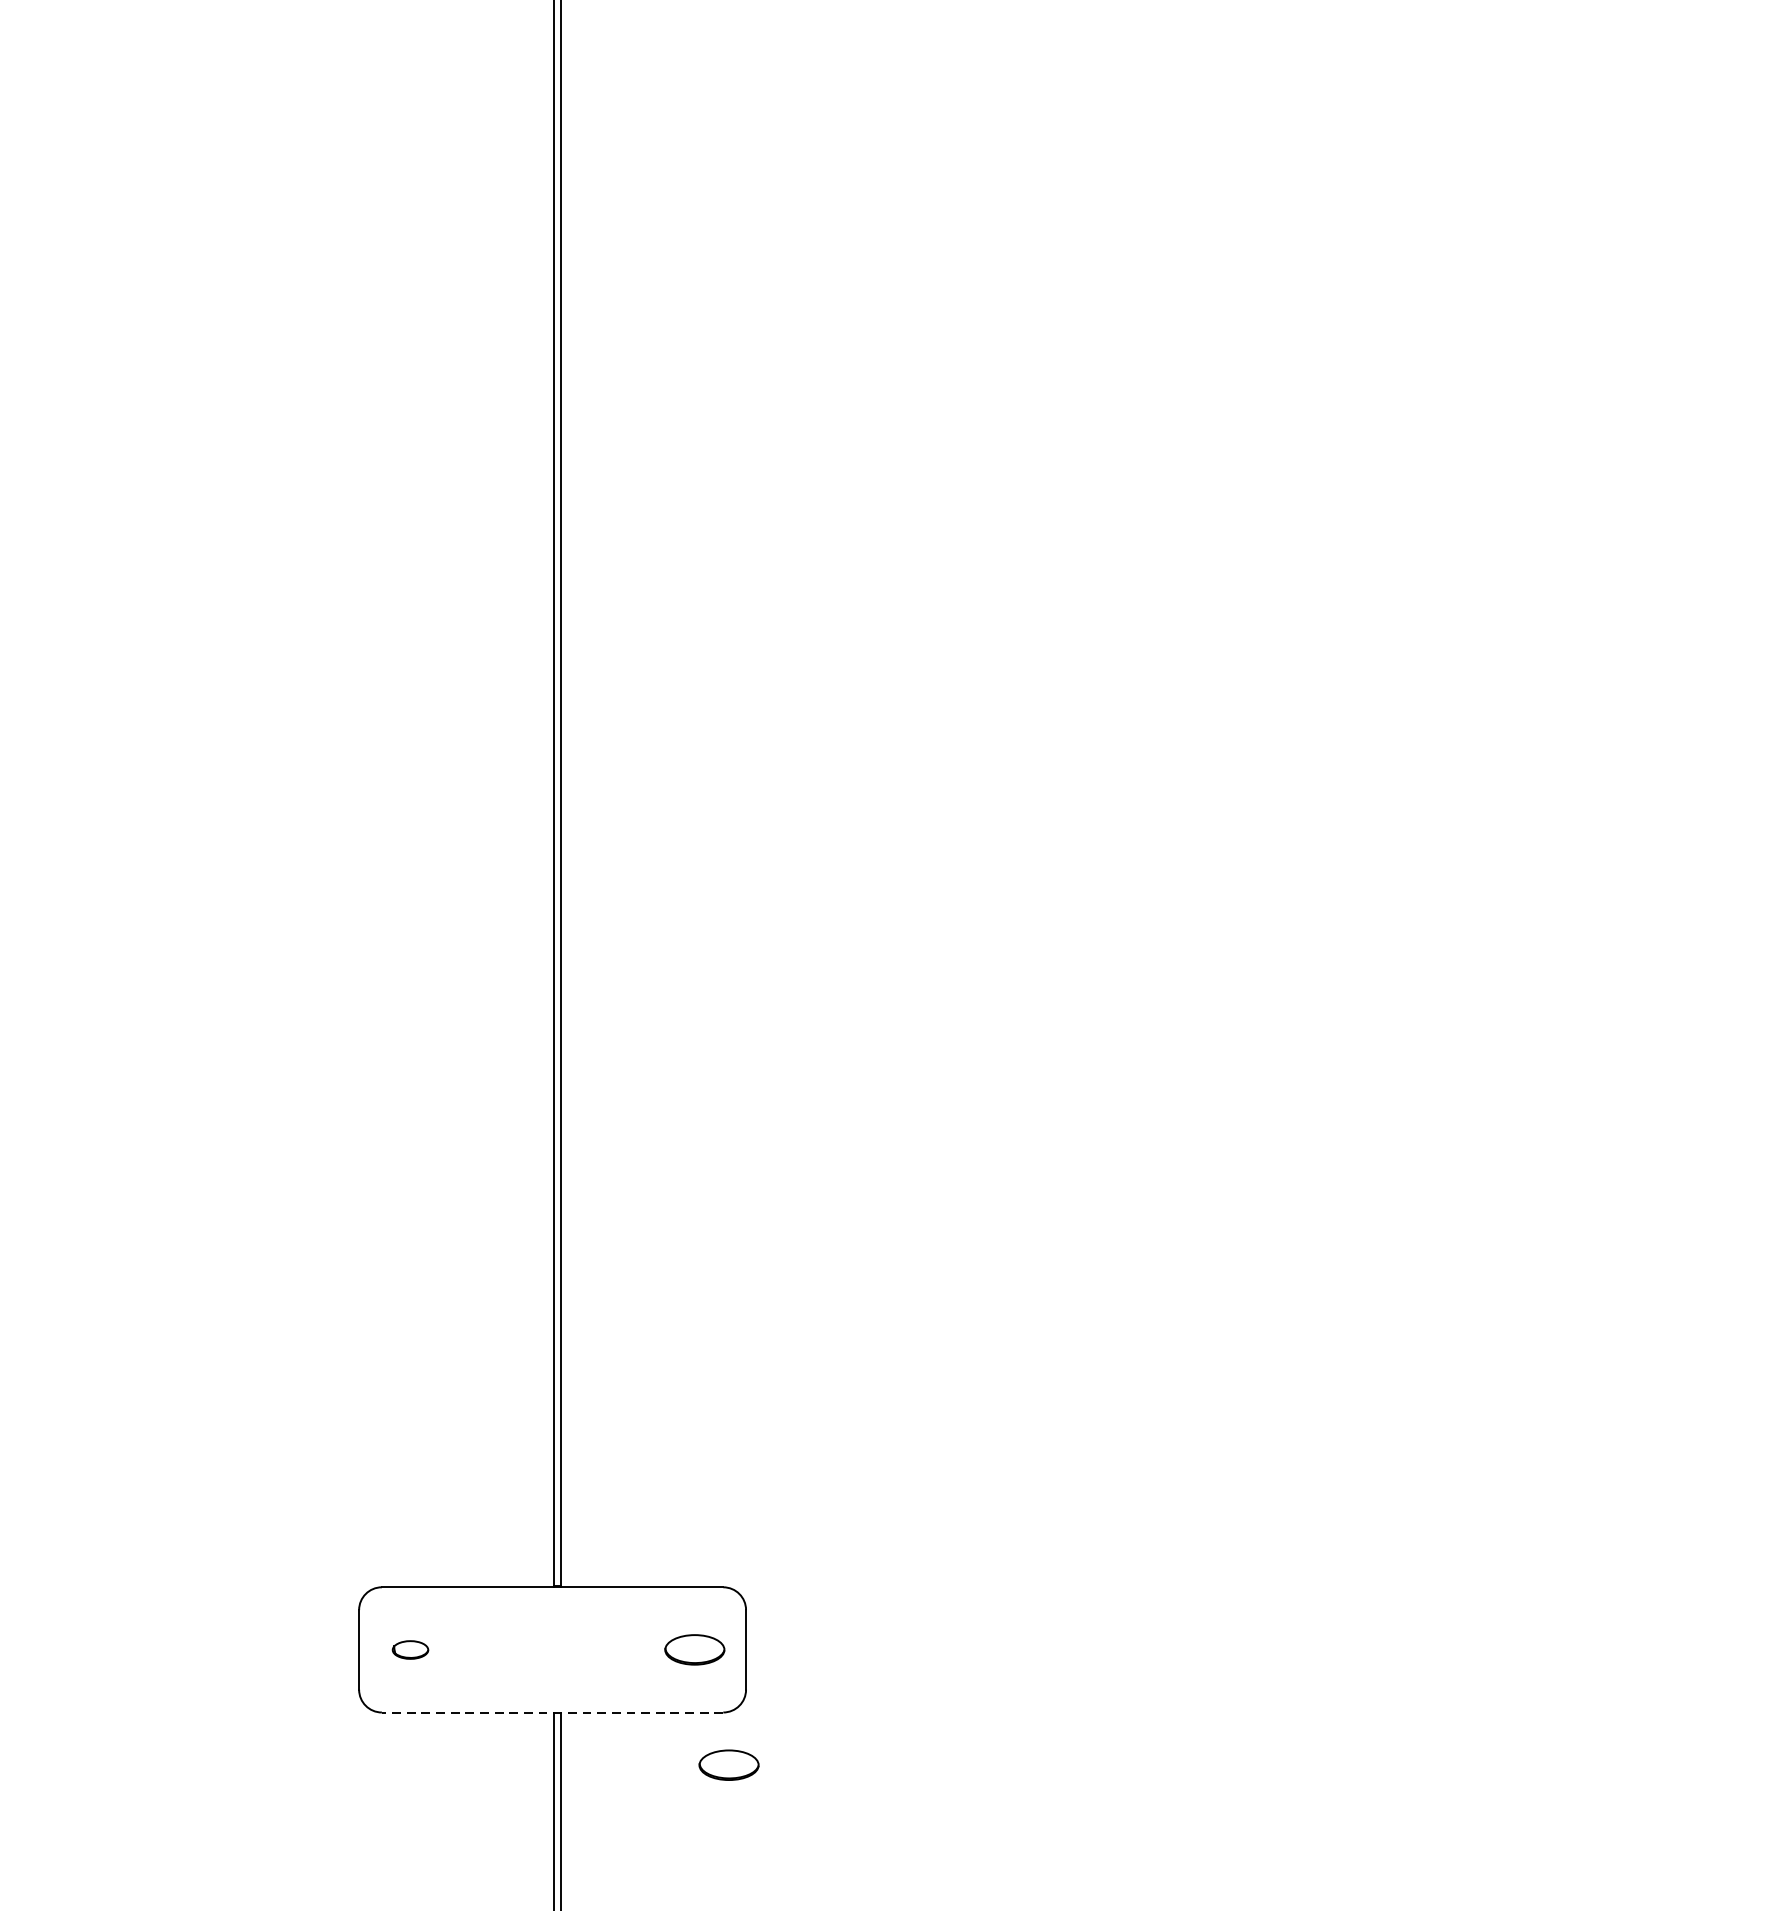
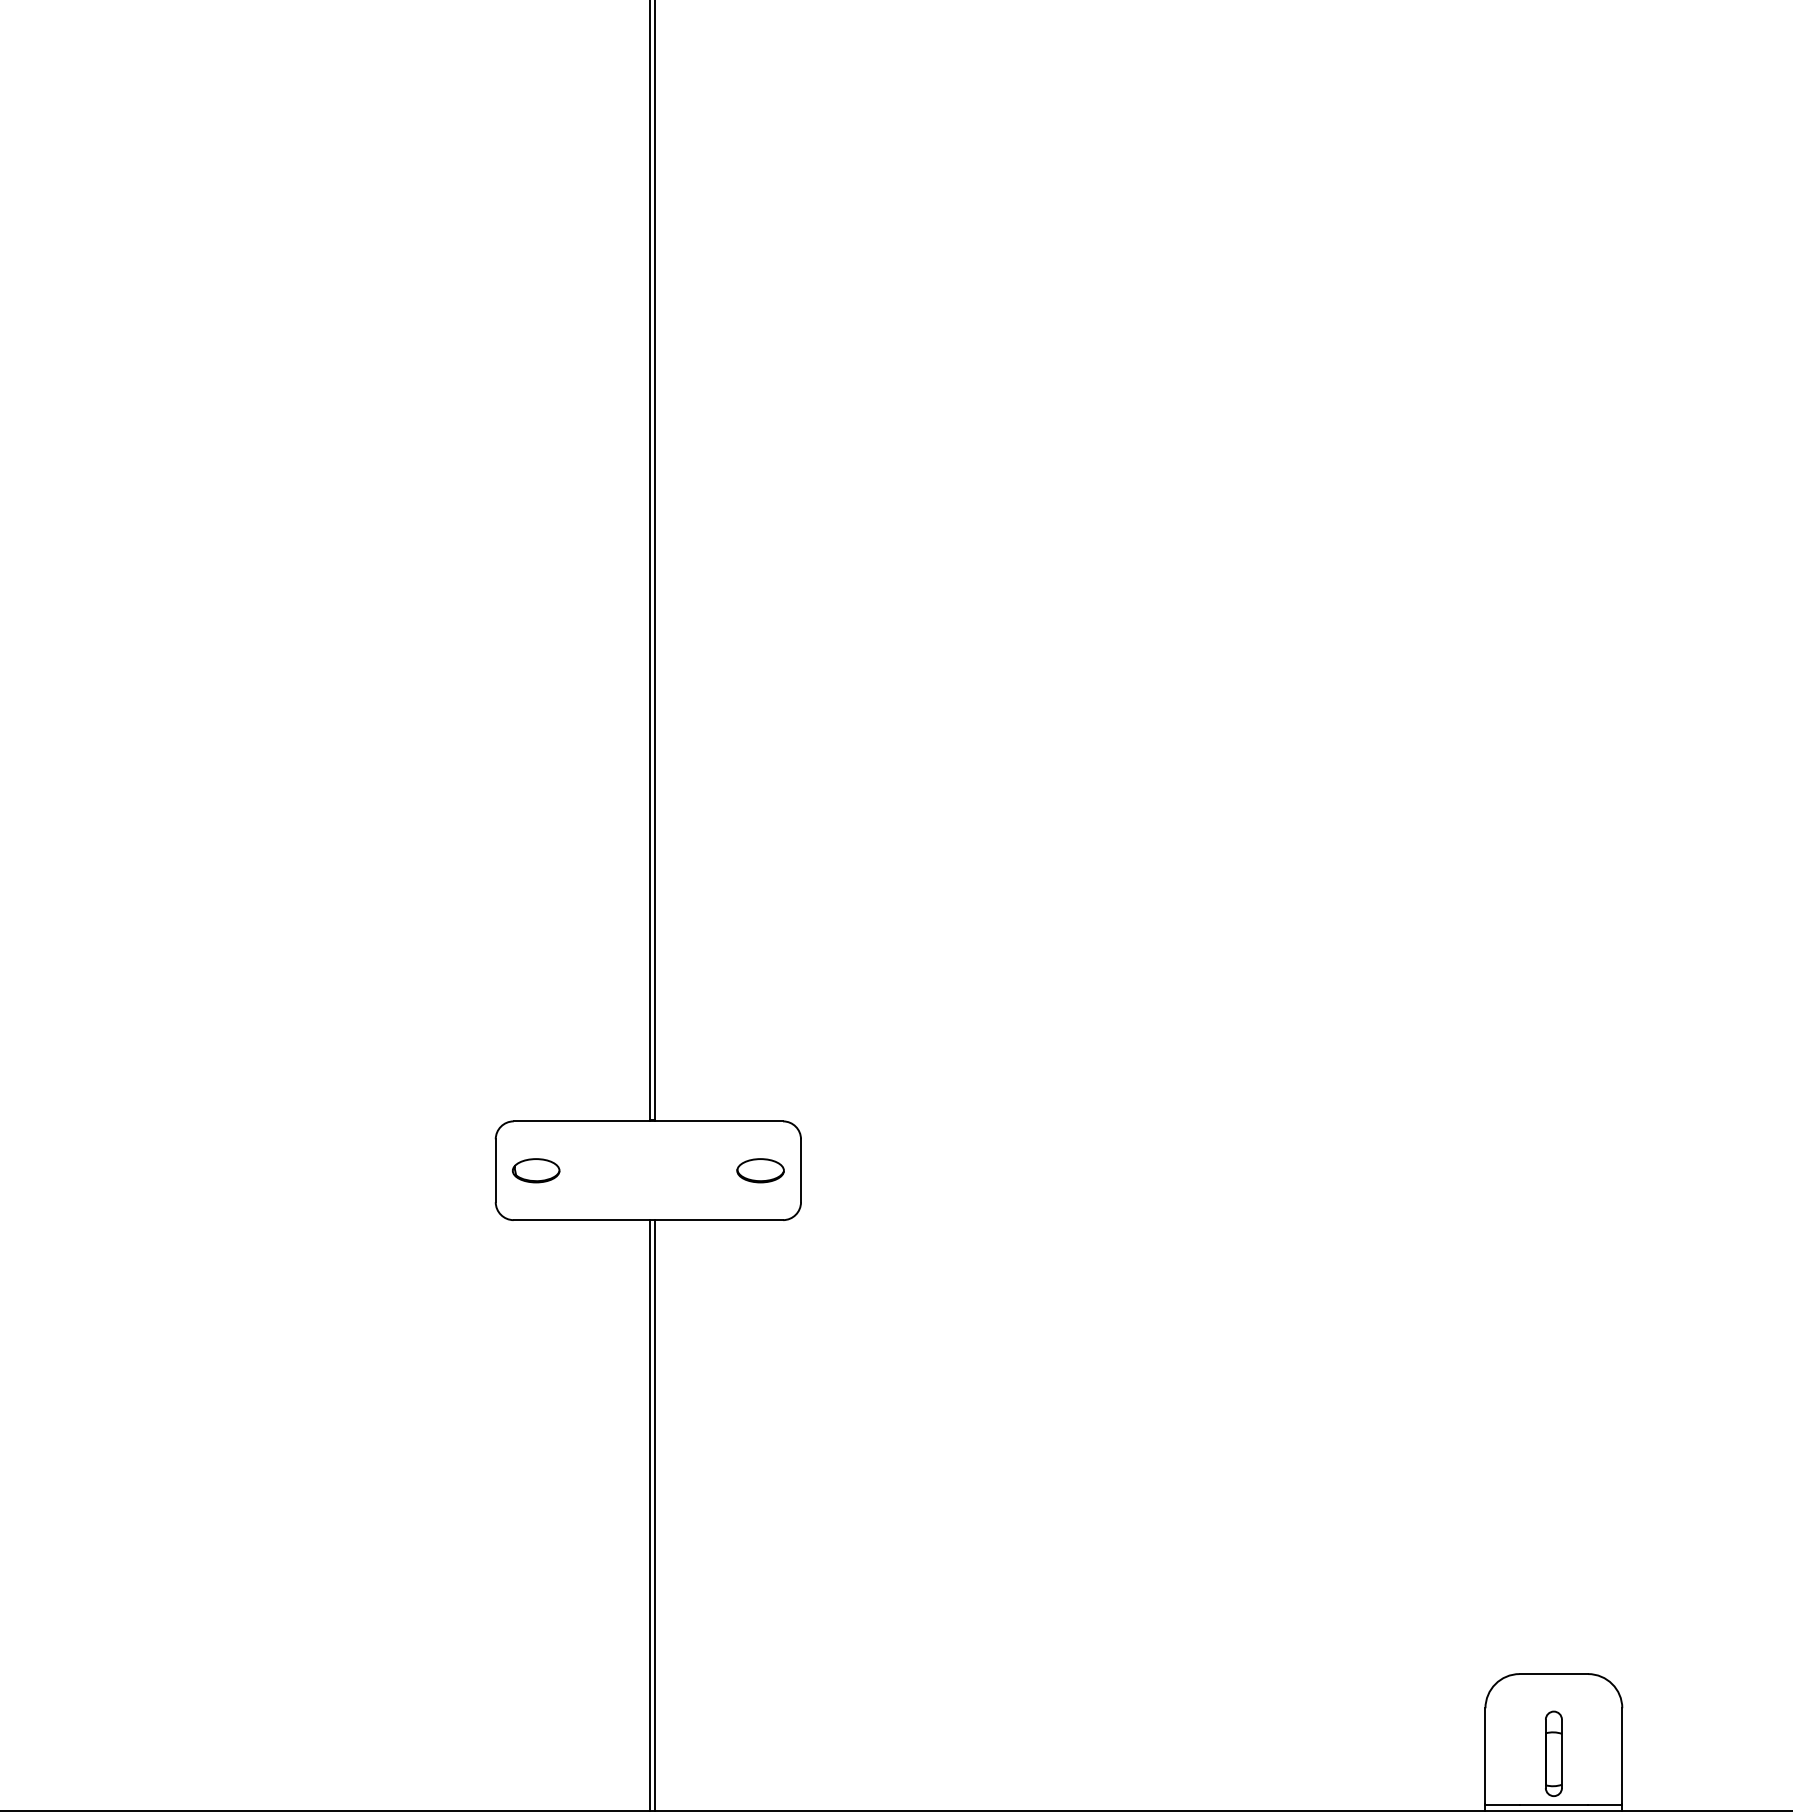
part: (410, 1649) -> (536, 1170), size x1.67
line: (552, 1712) -> (648, 1220), dashed -> solid
part: (728, 1764) -> (787, 1261), removed

